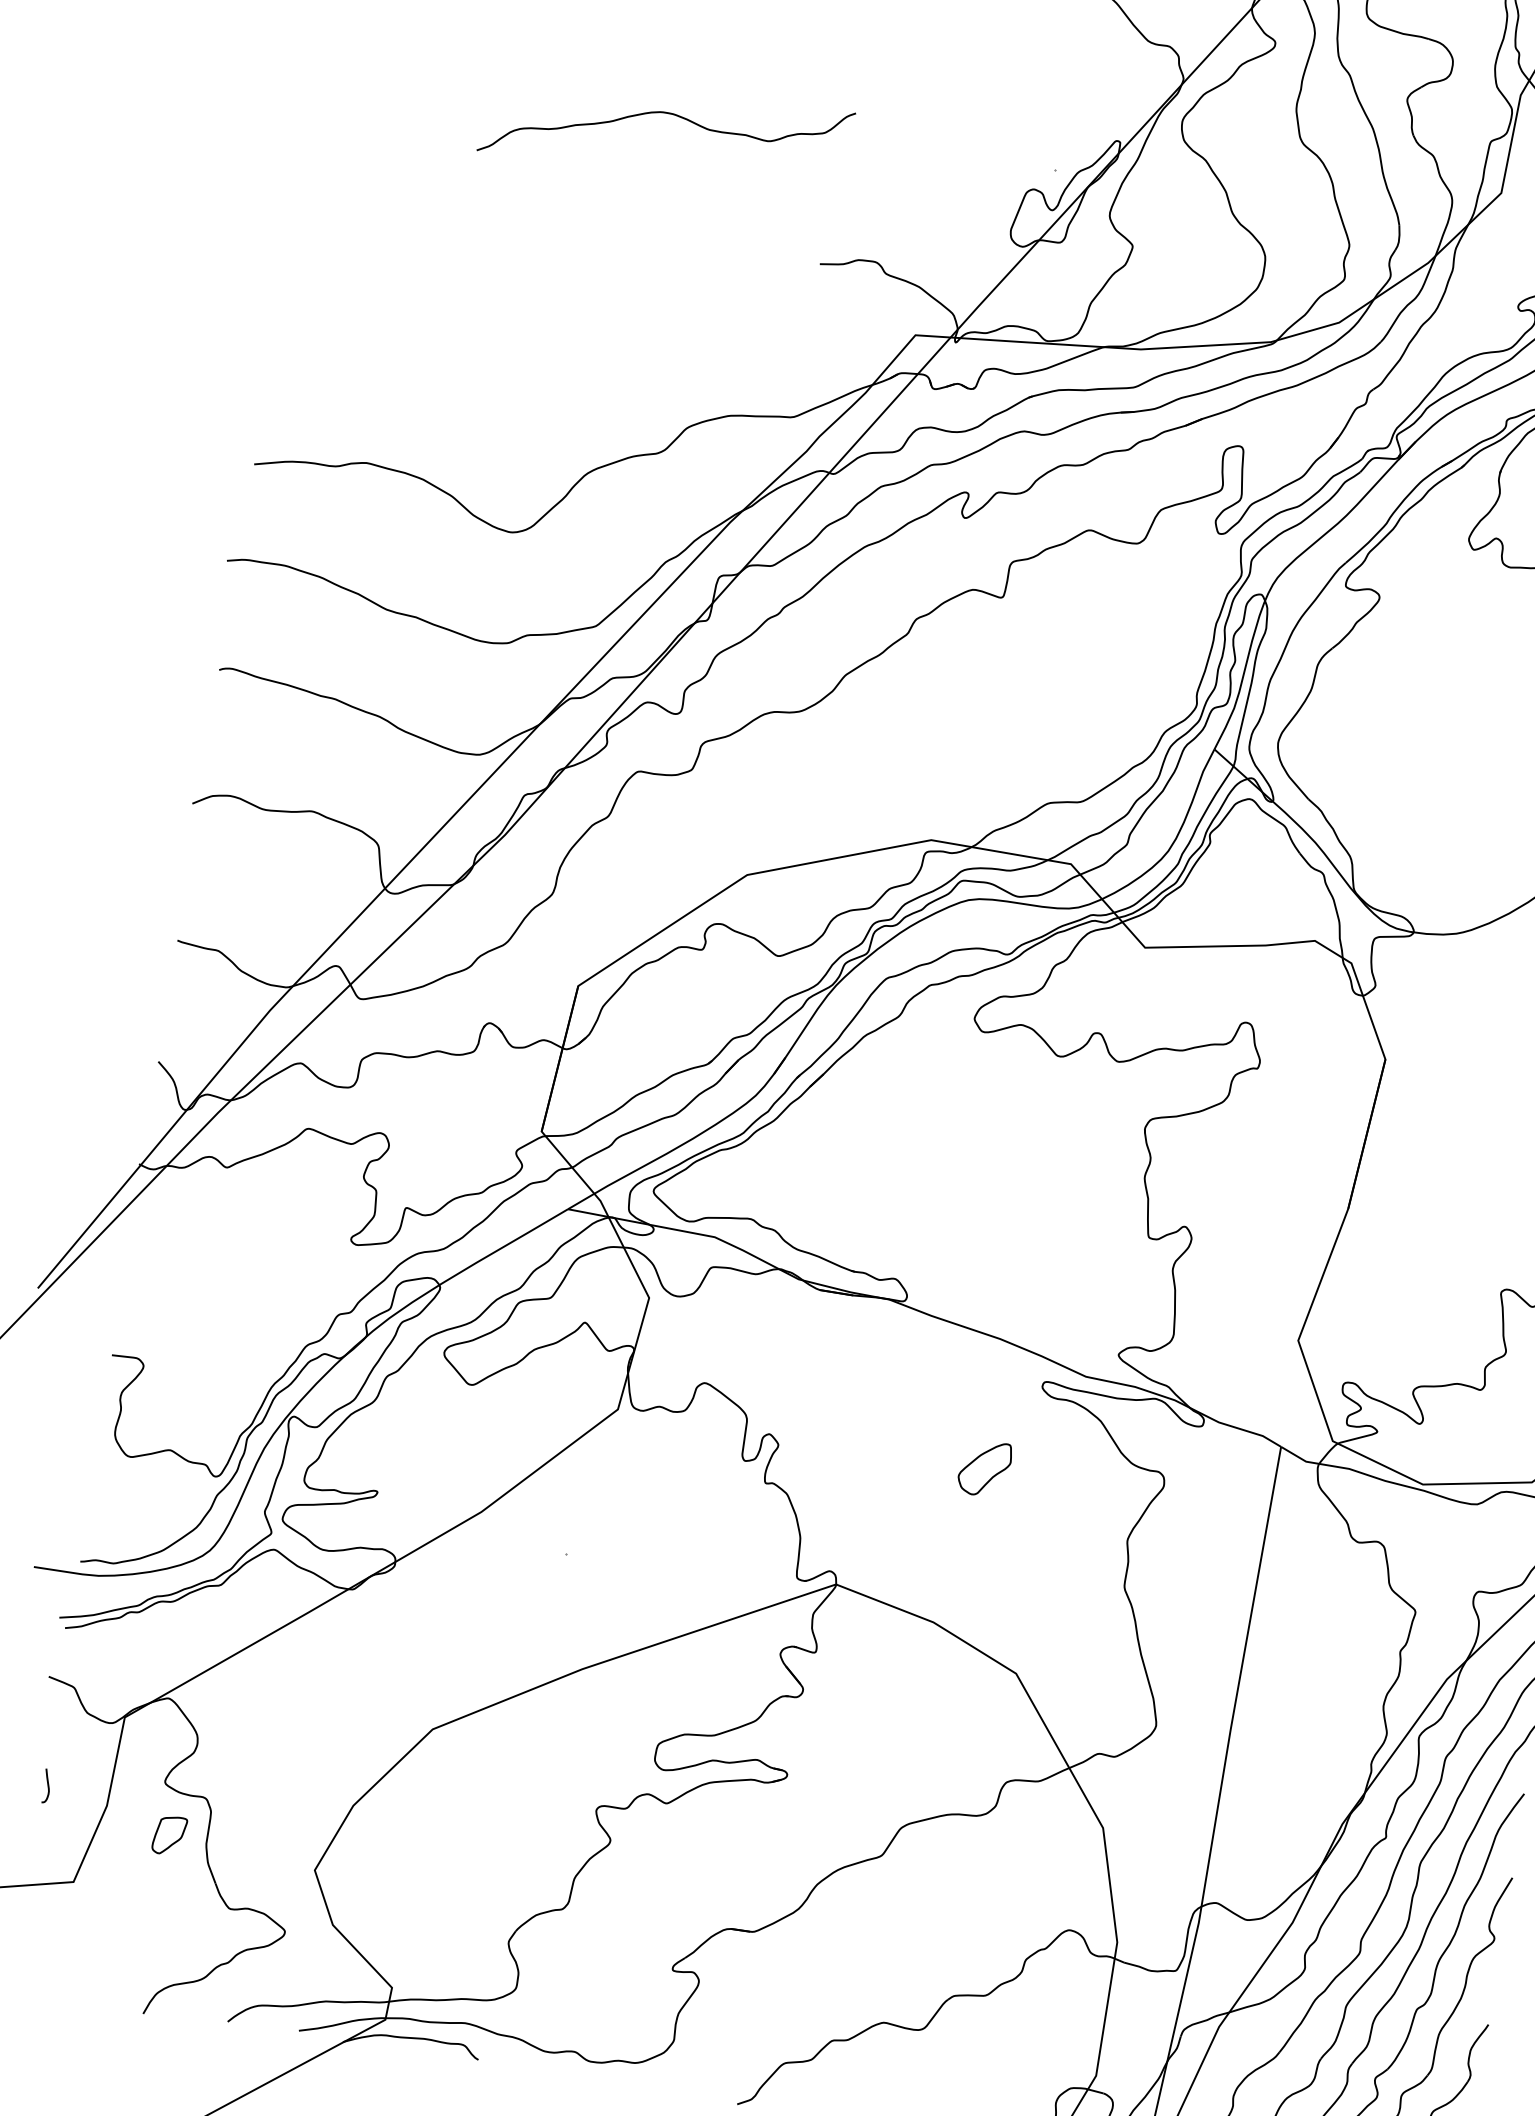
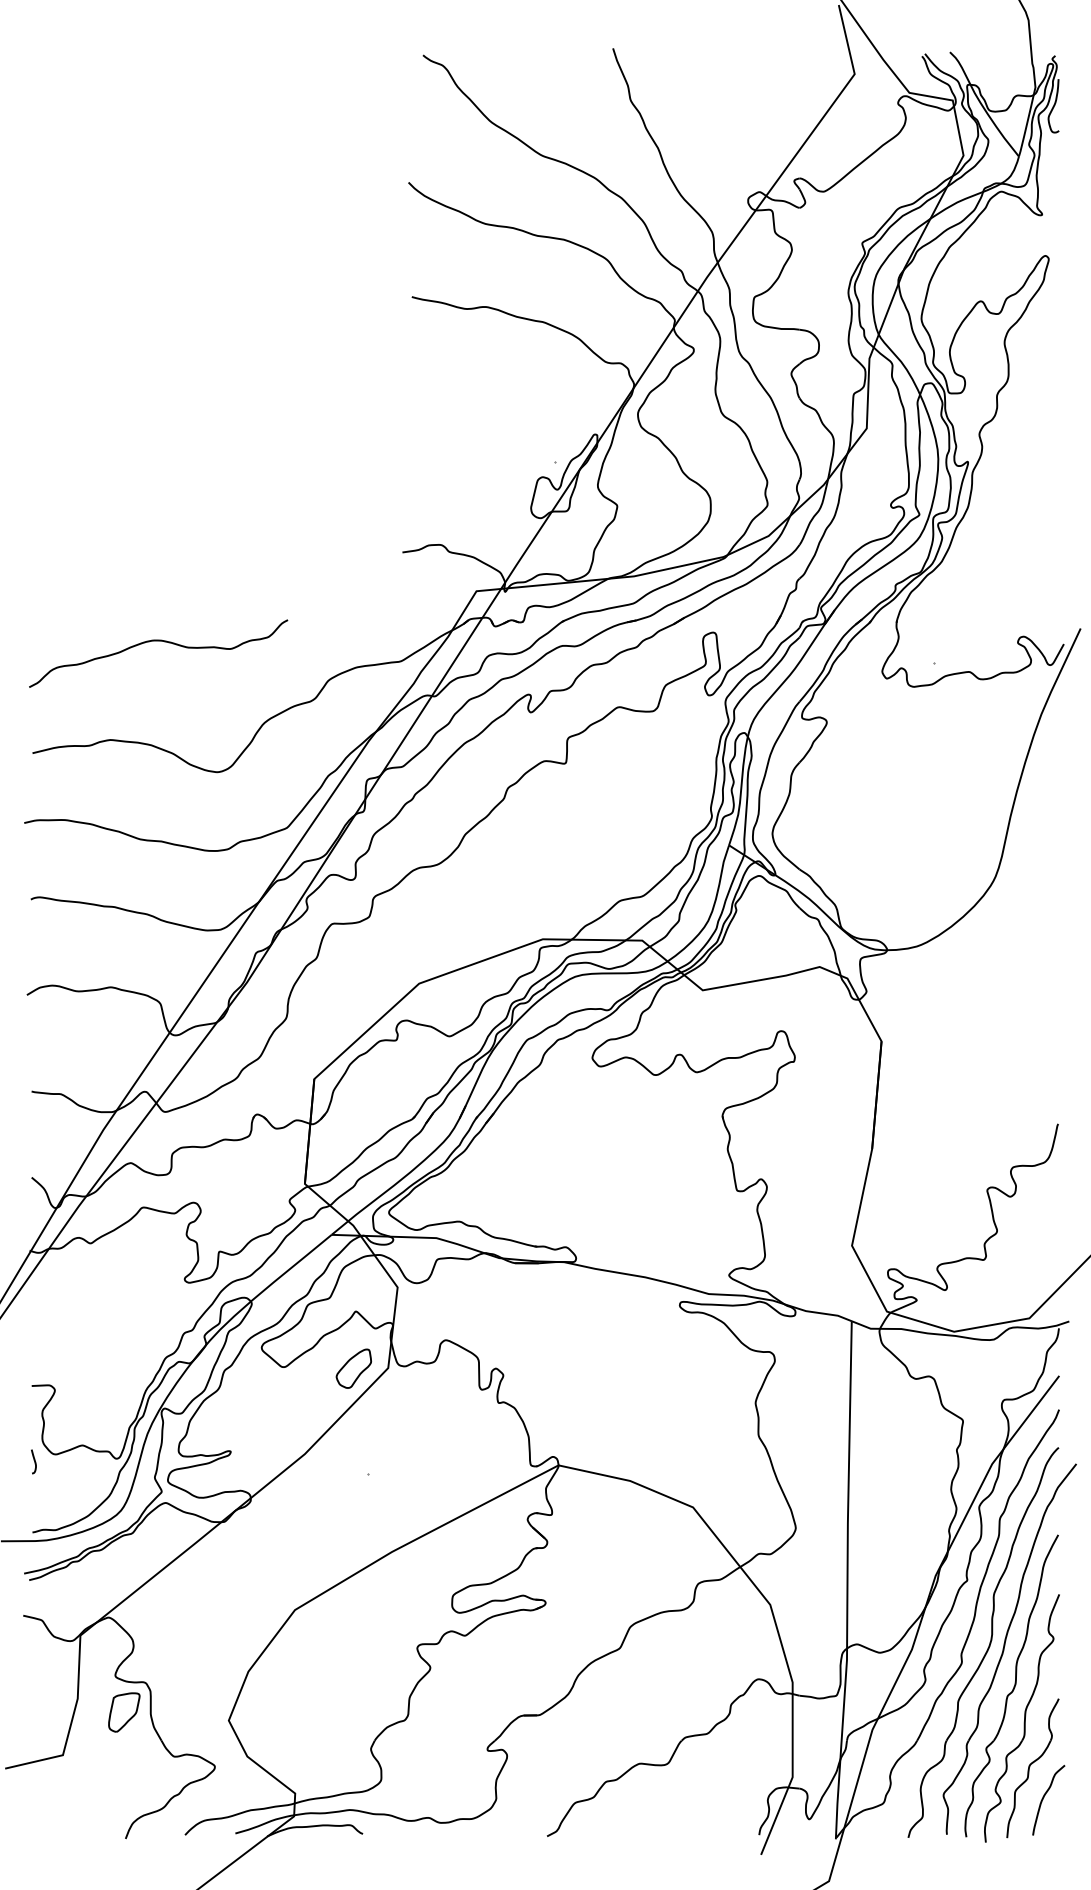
curve: (668, 114) -> (158, 641), moved
part: (984, 1468) -> (353, 1368), moved
curve: (46, 1784) -> (33, 1460), moved
part: (169, 1835) -> (124, 1712), size x1.43

